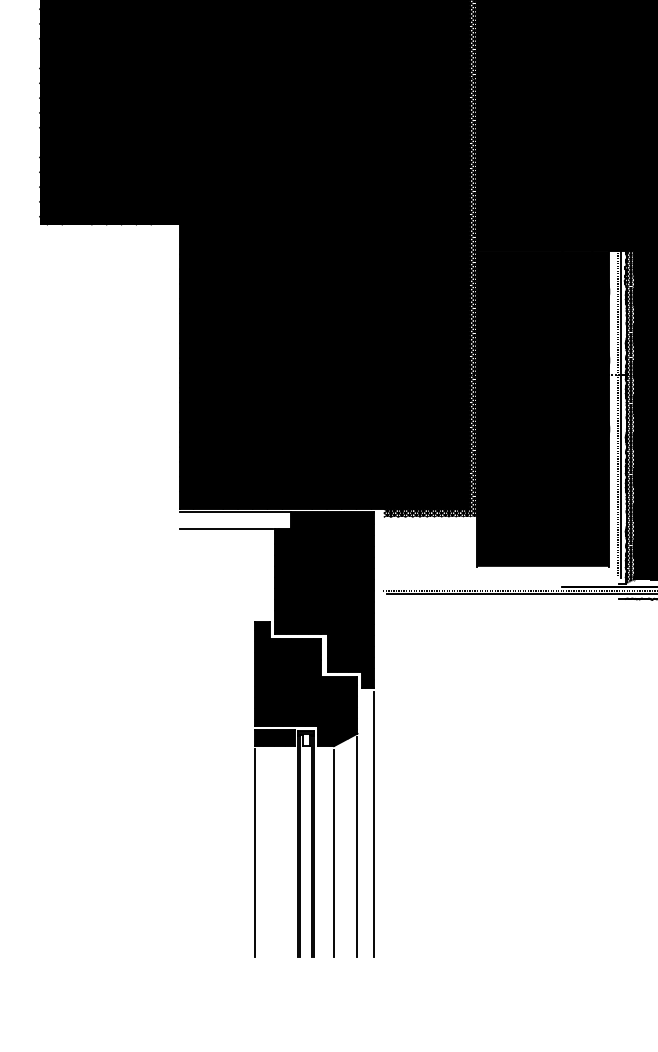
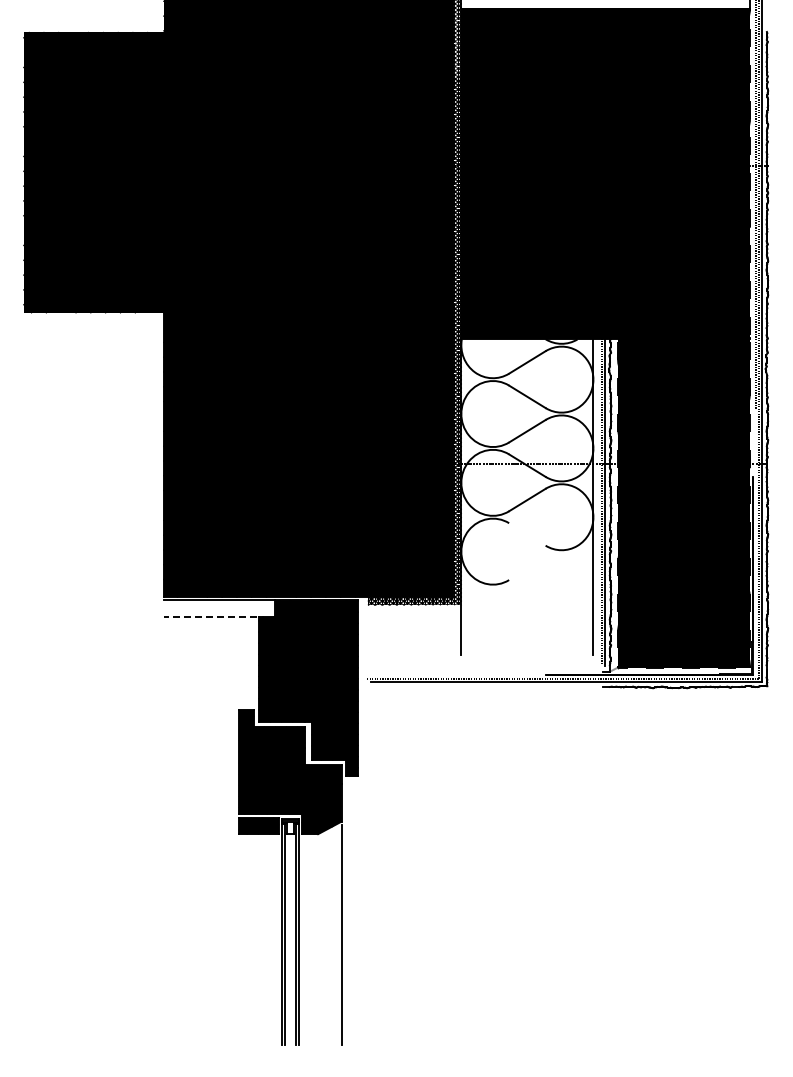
fill: (543, 408) -> (527, 496), removed
hatch: (629, 416) -> (613, 504), removed
line: (226, 528) -> (210, 616), solid -> dashed
line: (374, 823) -> (358, 911), removed
line: (255, 852) -> (239, 940), removed
line: (334, 852) -> (318, 940), removed

